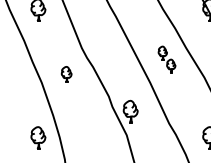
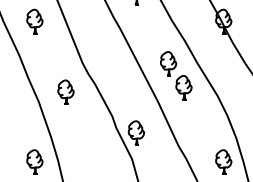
part: (167, 59) -> (176, 75), size x1.67
part: (66, 73) -> (65, 91), size x1.43

